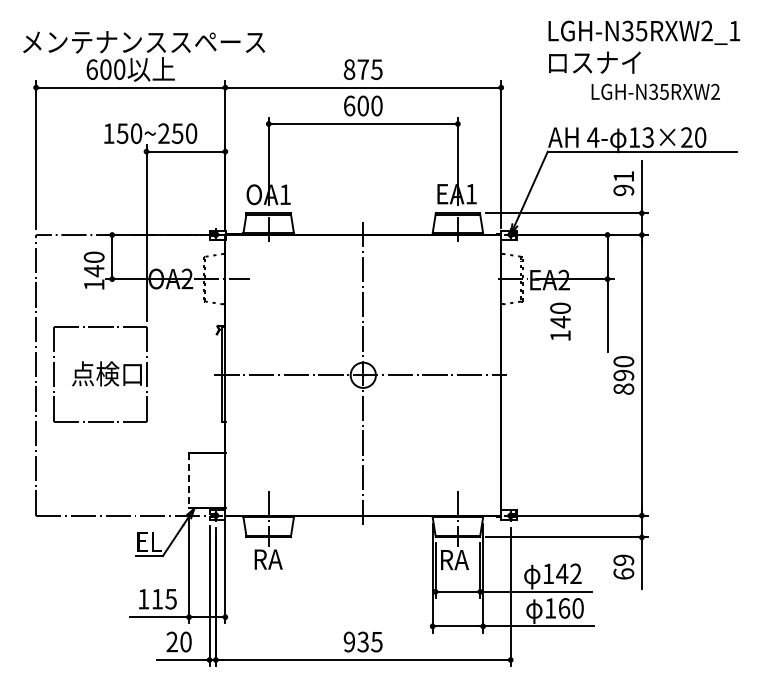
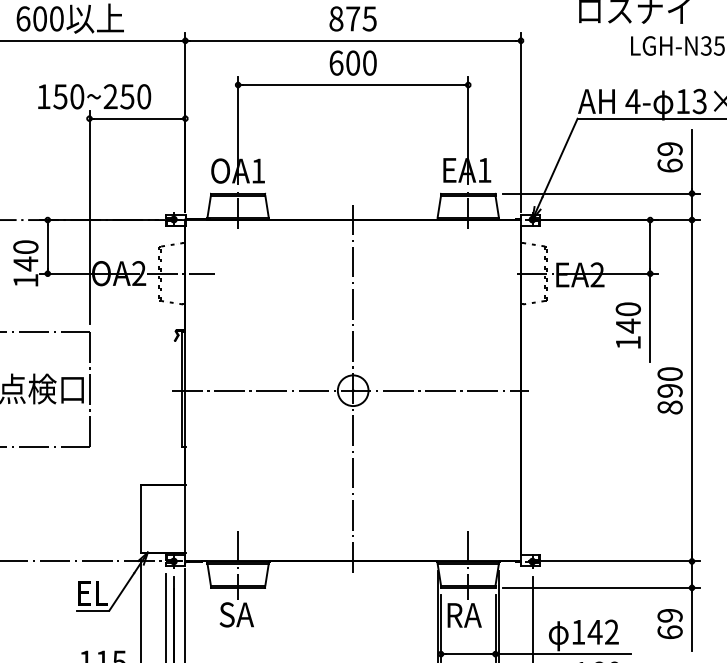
text: (623, 183) -> (669, 157), 91 -> 69
text: (560, 321) -> (628, 325), moved
line: (189, 480) -> (141, 518), dashed -> solid
text: (267, 559) -> (236, 614), RA -> SA

